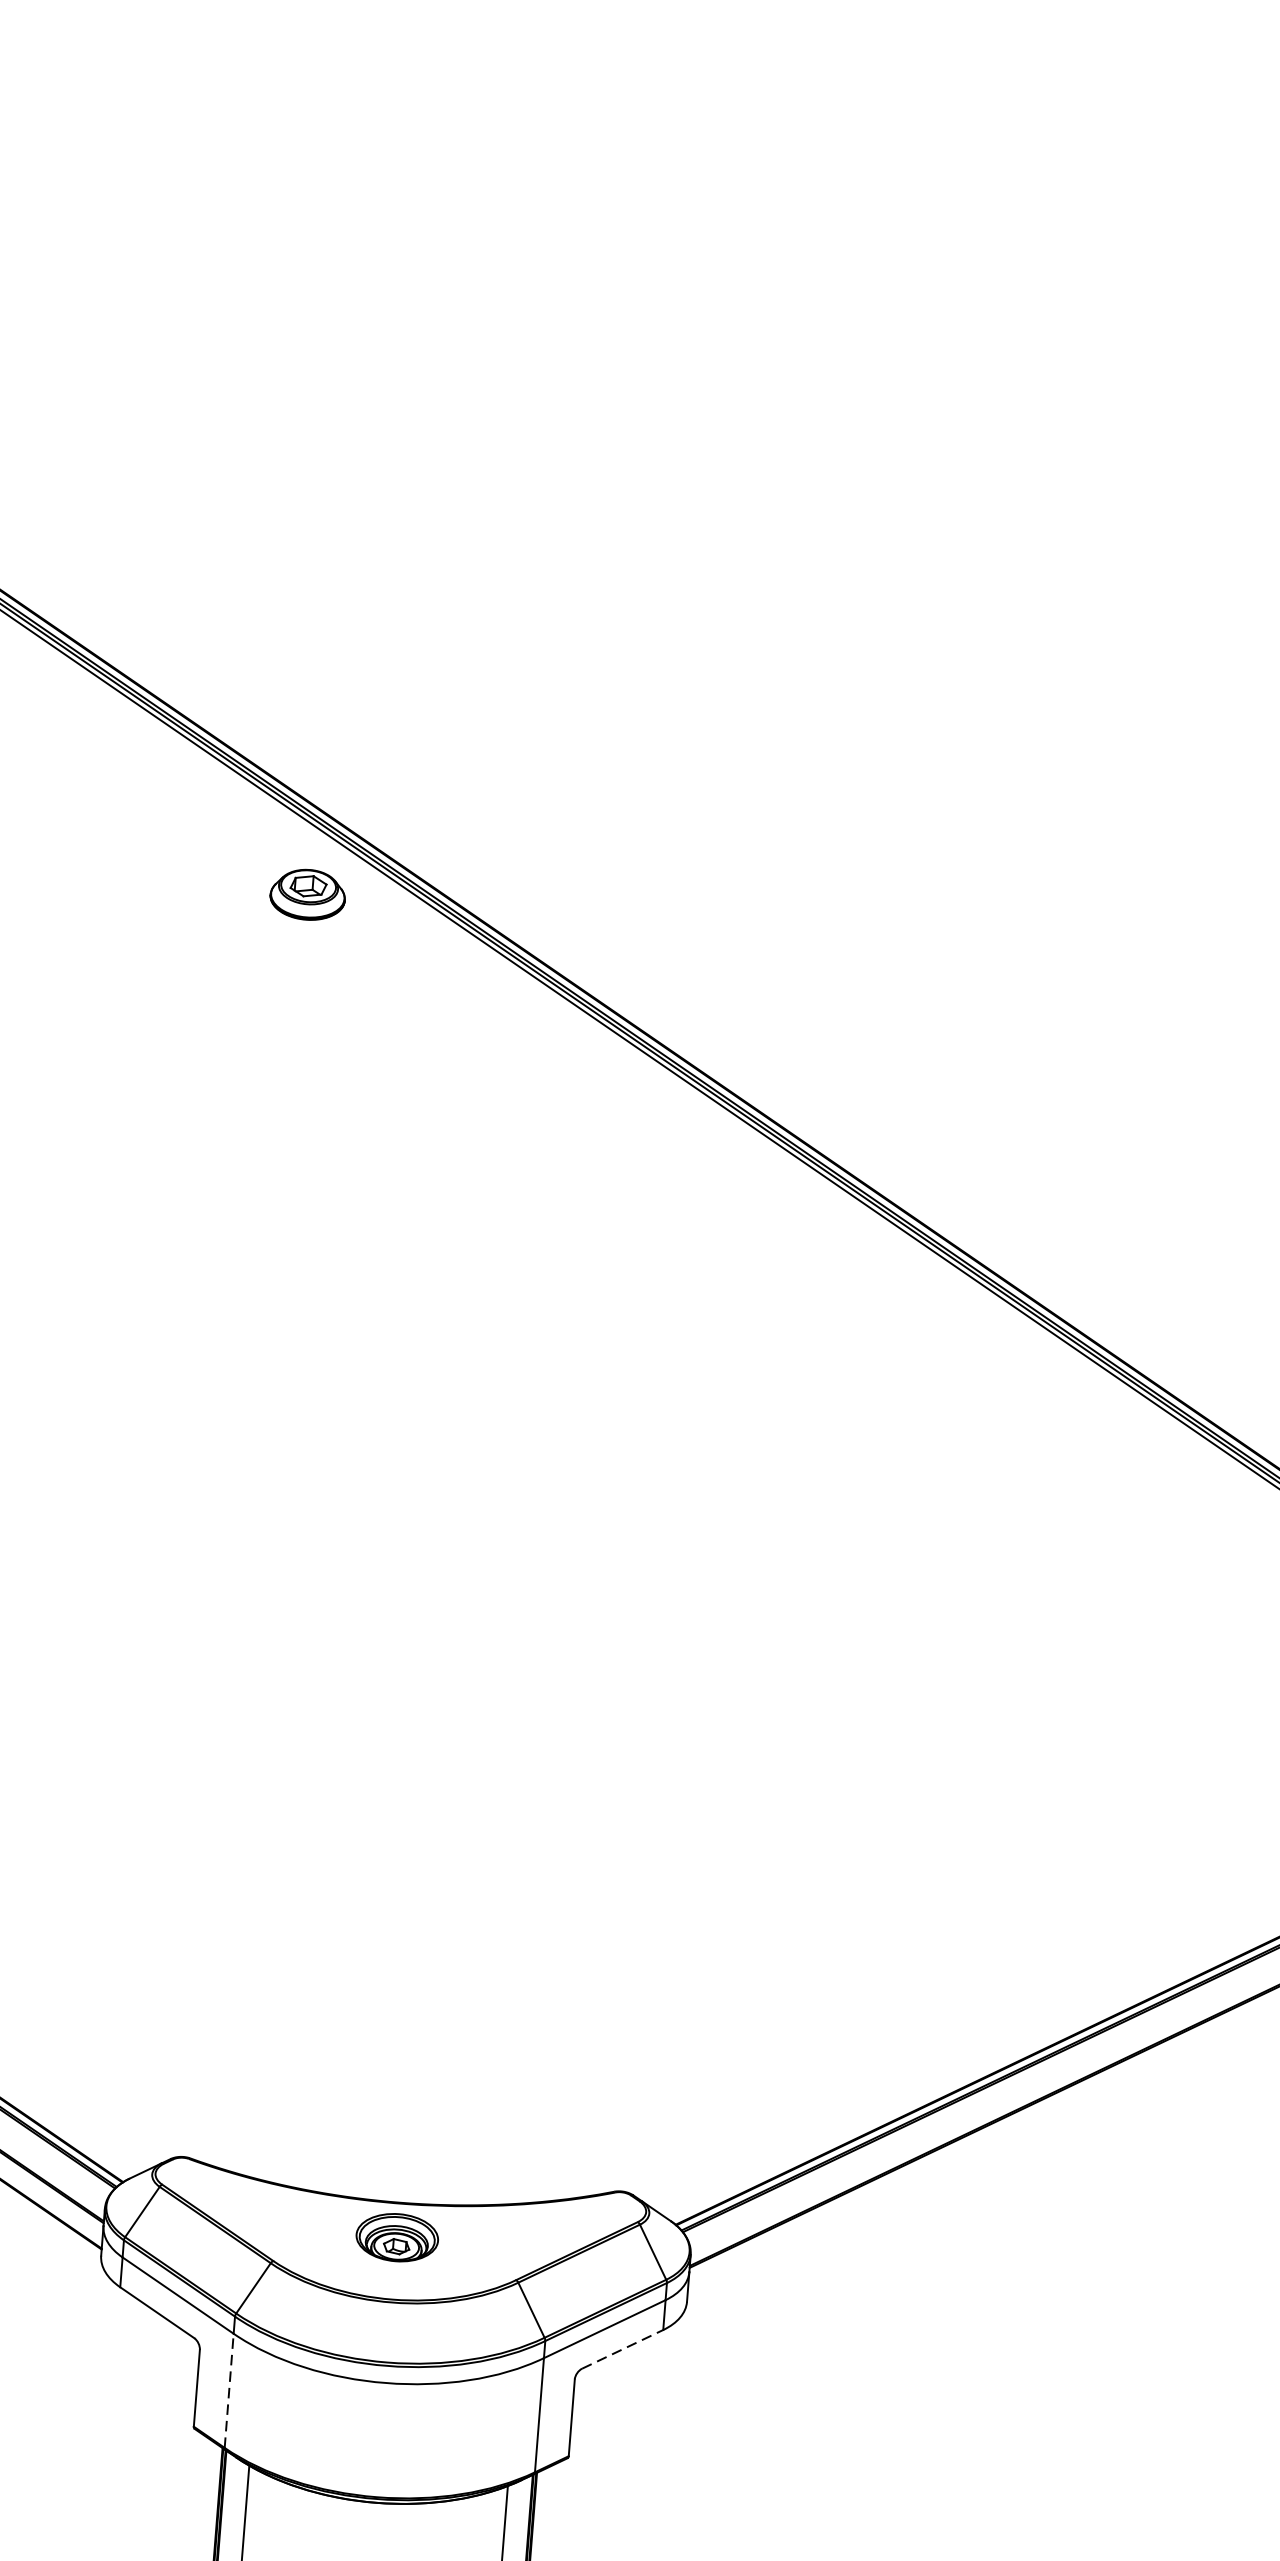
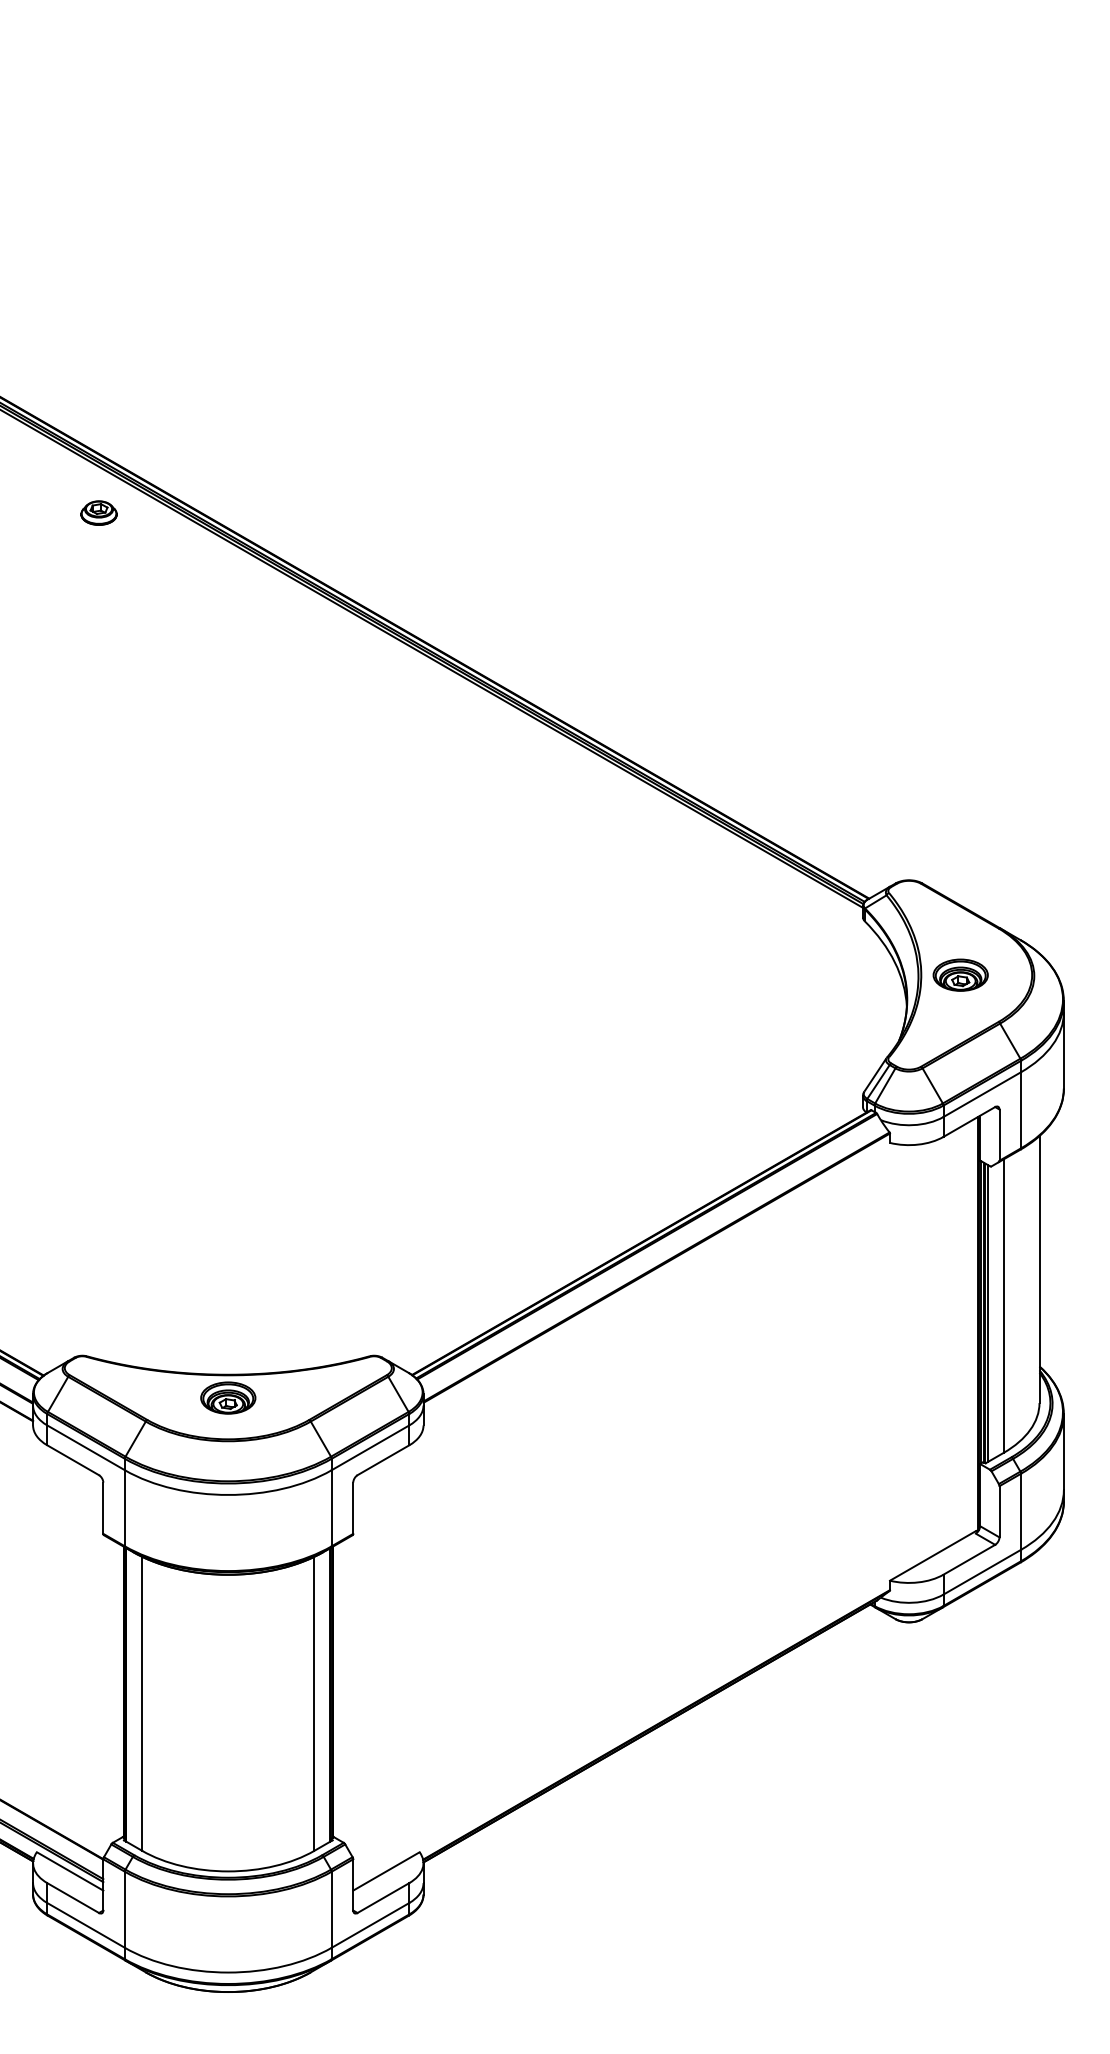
part: (307, 893) -> (98, 512), size x0.71
line: (622, 2349) -> (383, 1460), dashed -> solid
line: (228, 2389) -> (124, 1507), dashed -> solid

